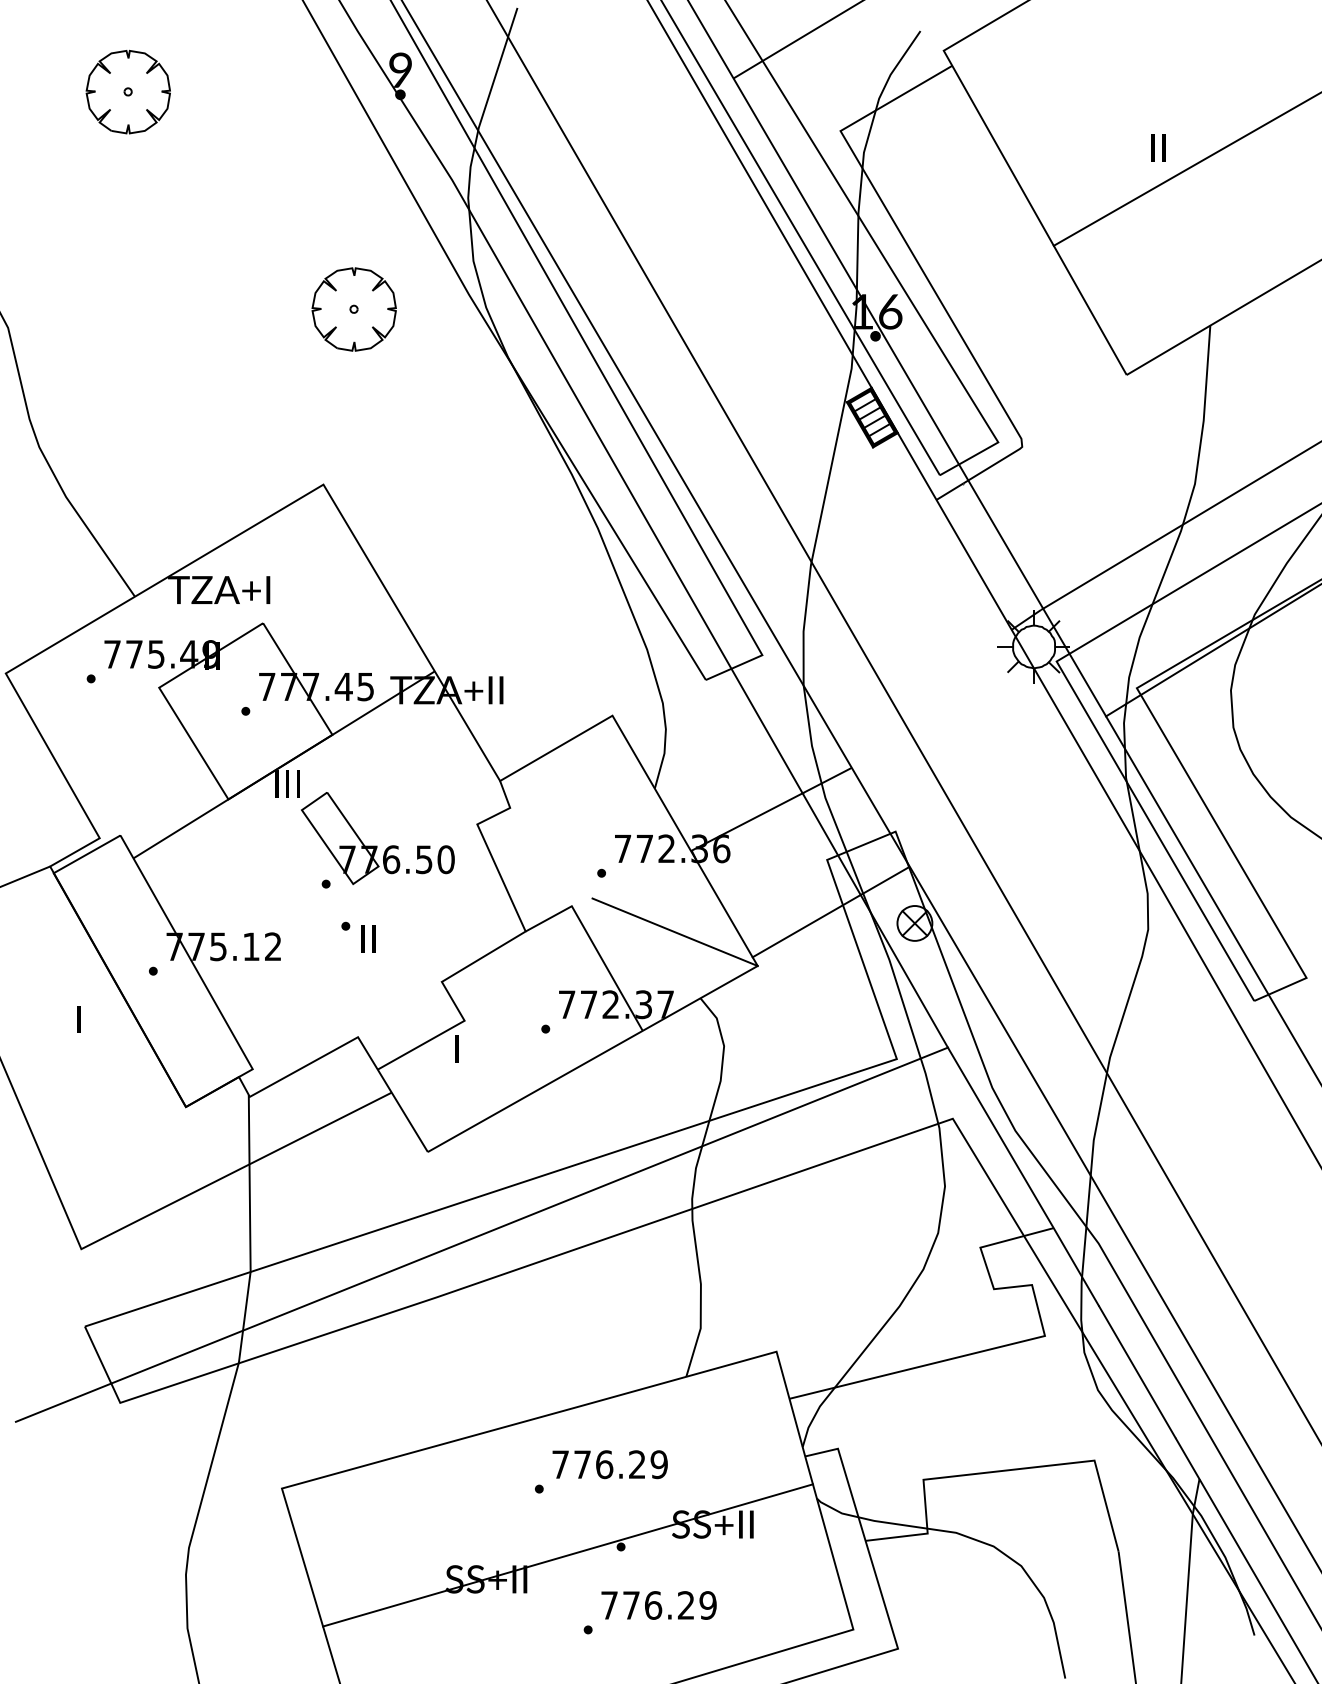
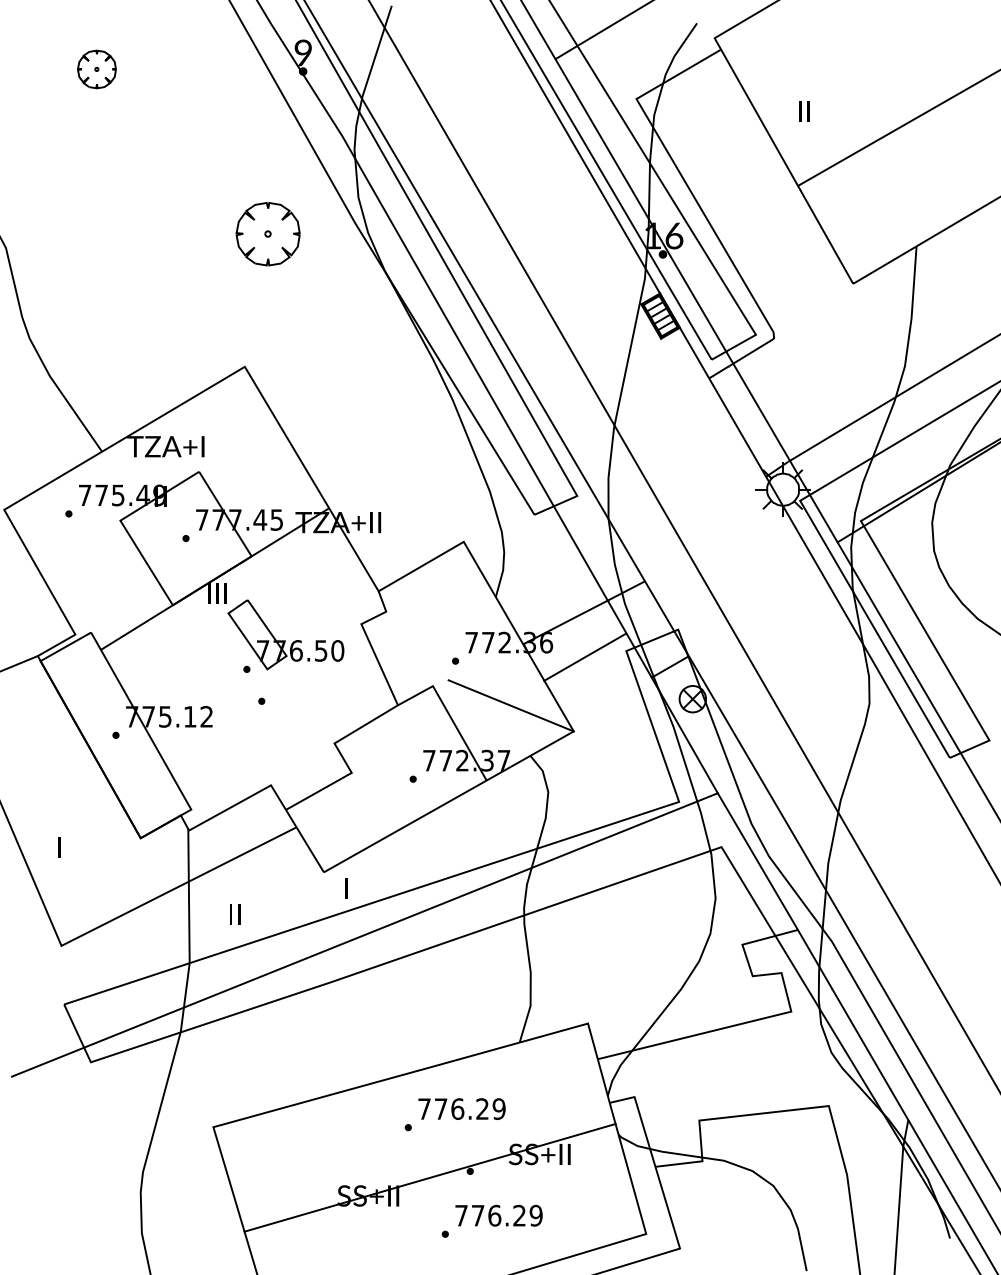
part: (127, 91) -> (96, 69), size x0.6
text: (1158, 147) -> (804, 111), moved
line: (806, 926) -> (584, 657), moved
text: (368, 938) -> (235, 913), moved
text: (78, 1019) -> (59, 847), moved
text: (456, 1048) -> (345, 887), moved

